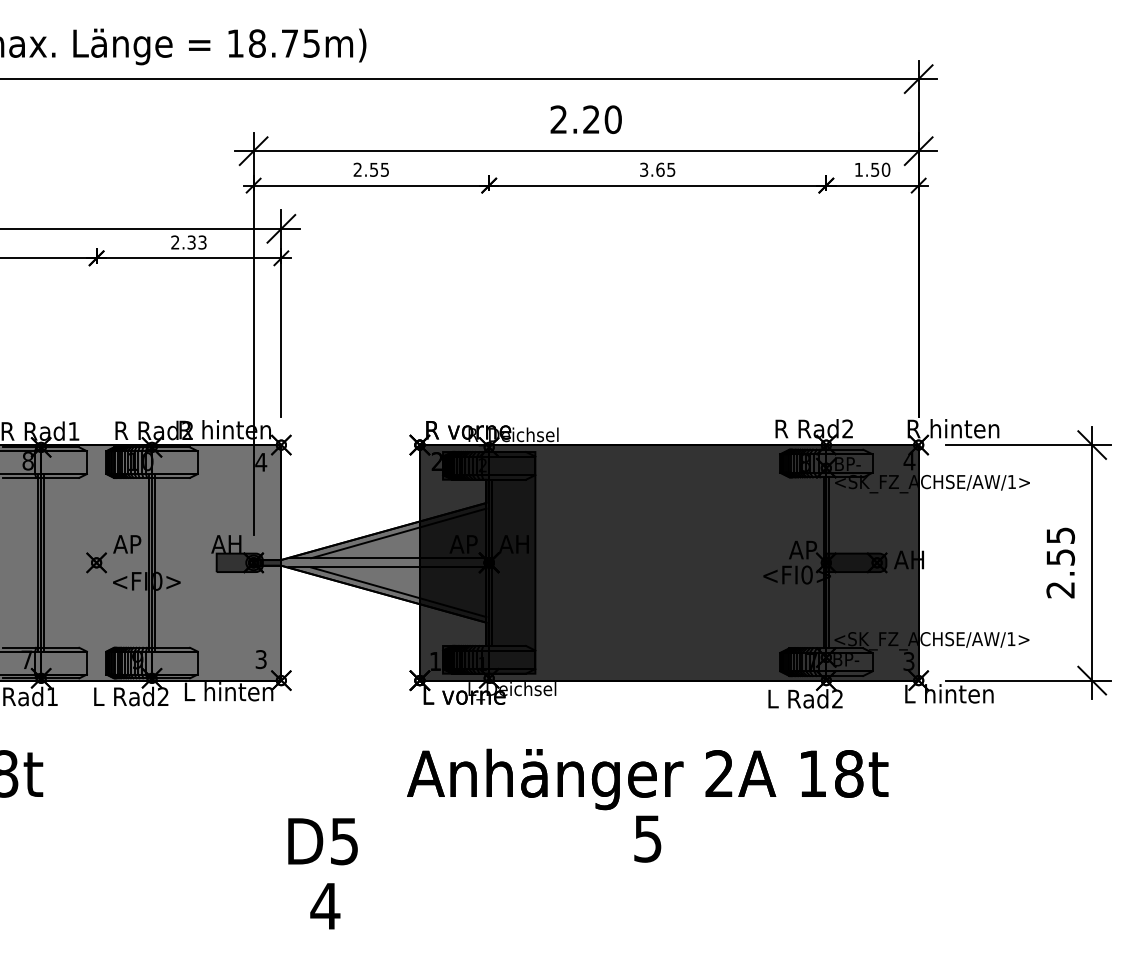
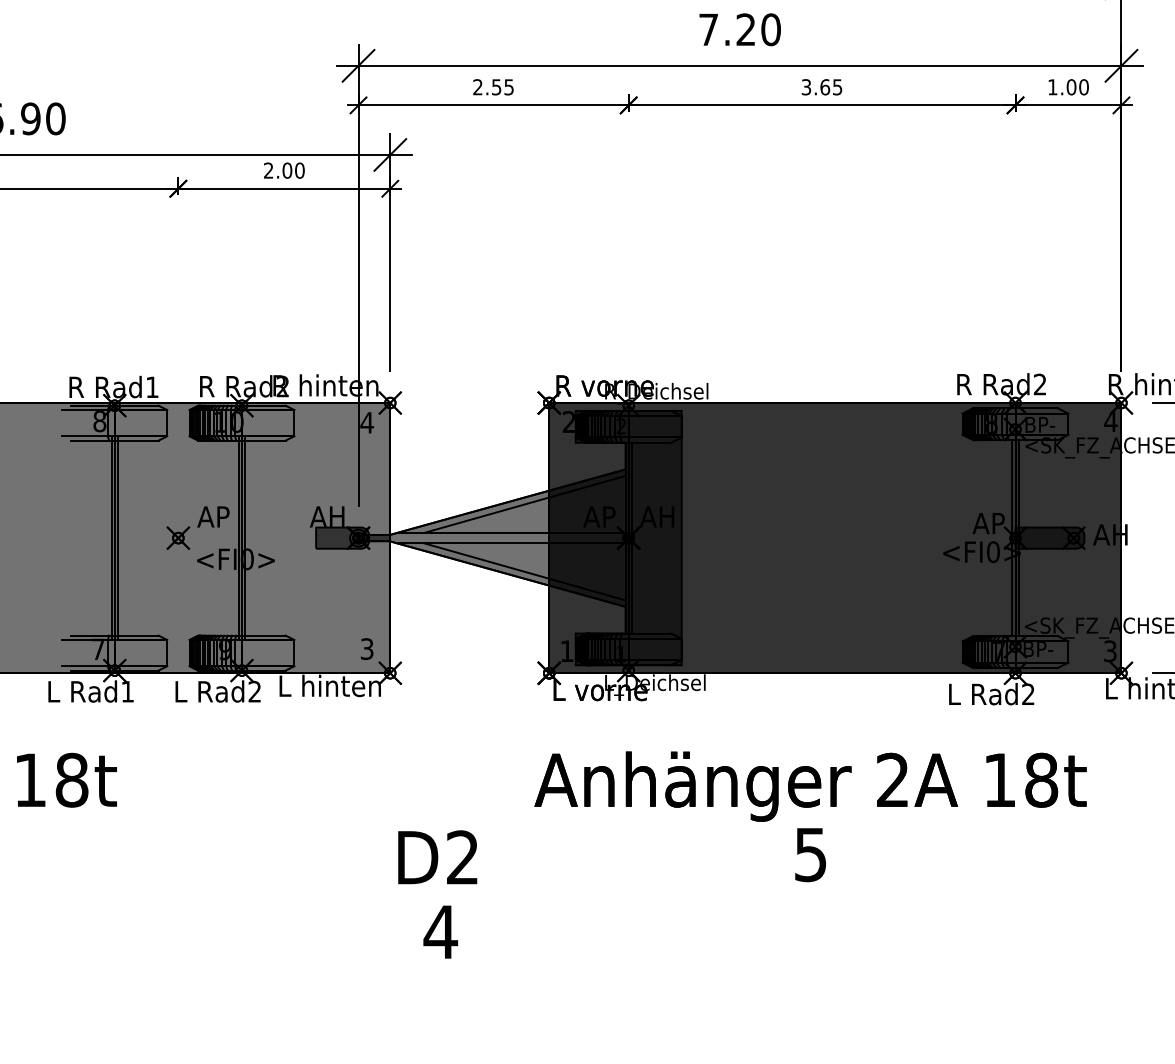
text: (558, 119) -> (708, 29), 2.20 -> 7.20
text: (875, 169) -> (1071, 86), 1.50 -> 1.00
text: (196, 242) -> (292, 170), 2.33 -> 2.00
text: (343, 841) -> (461, 857), D5 -> D2

